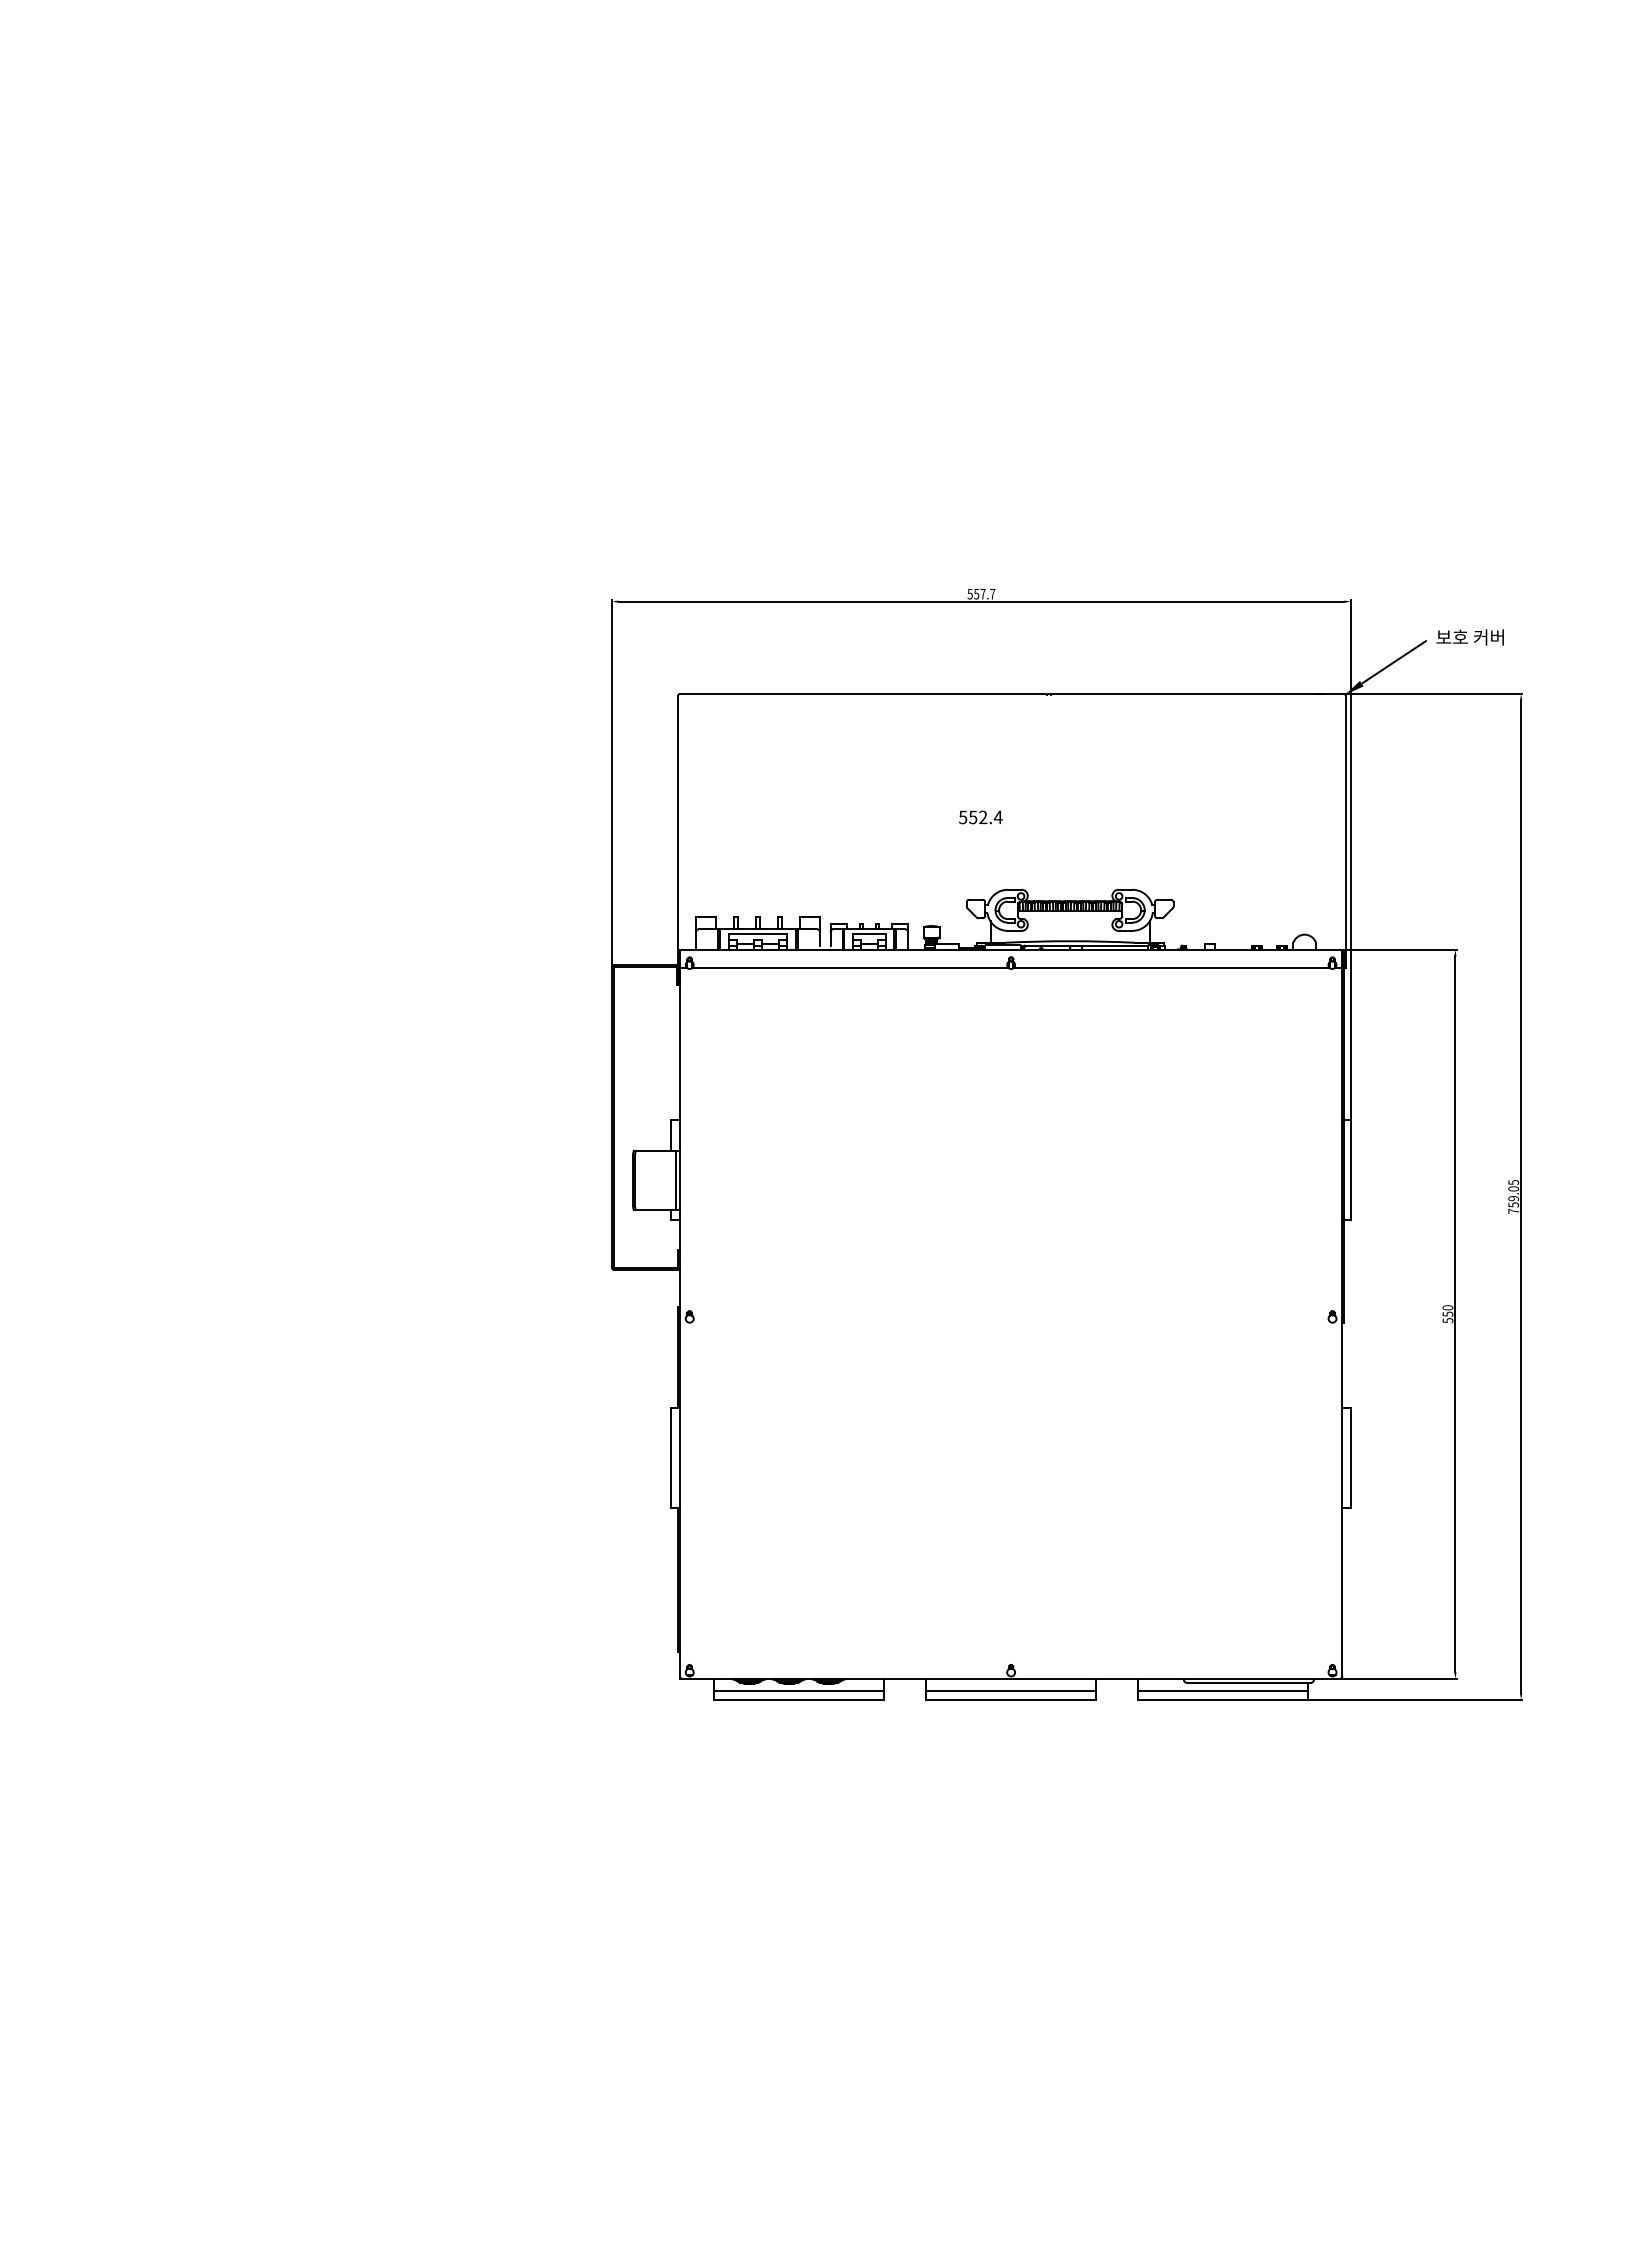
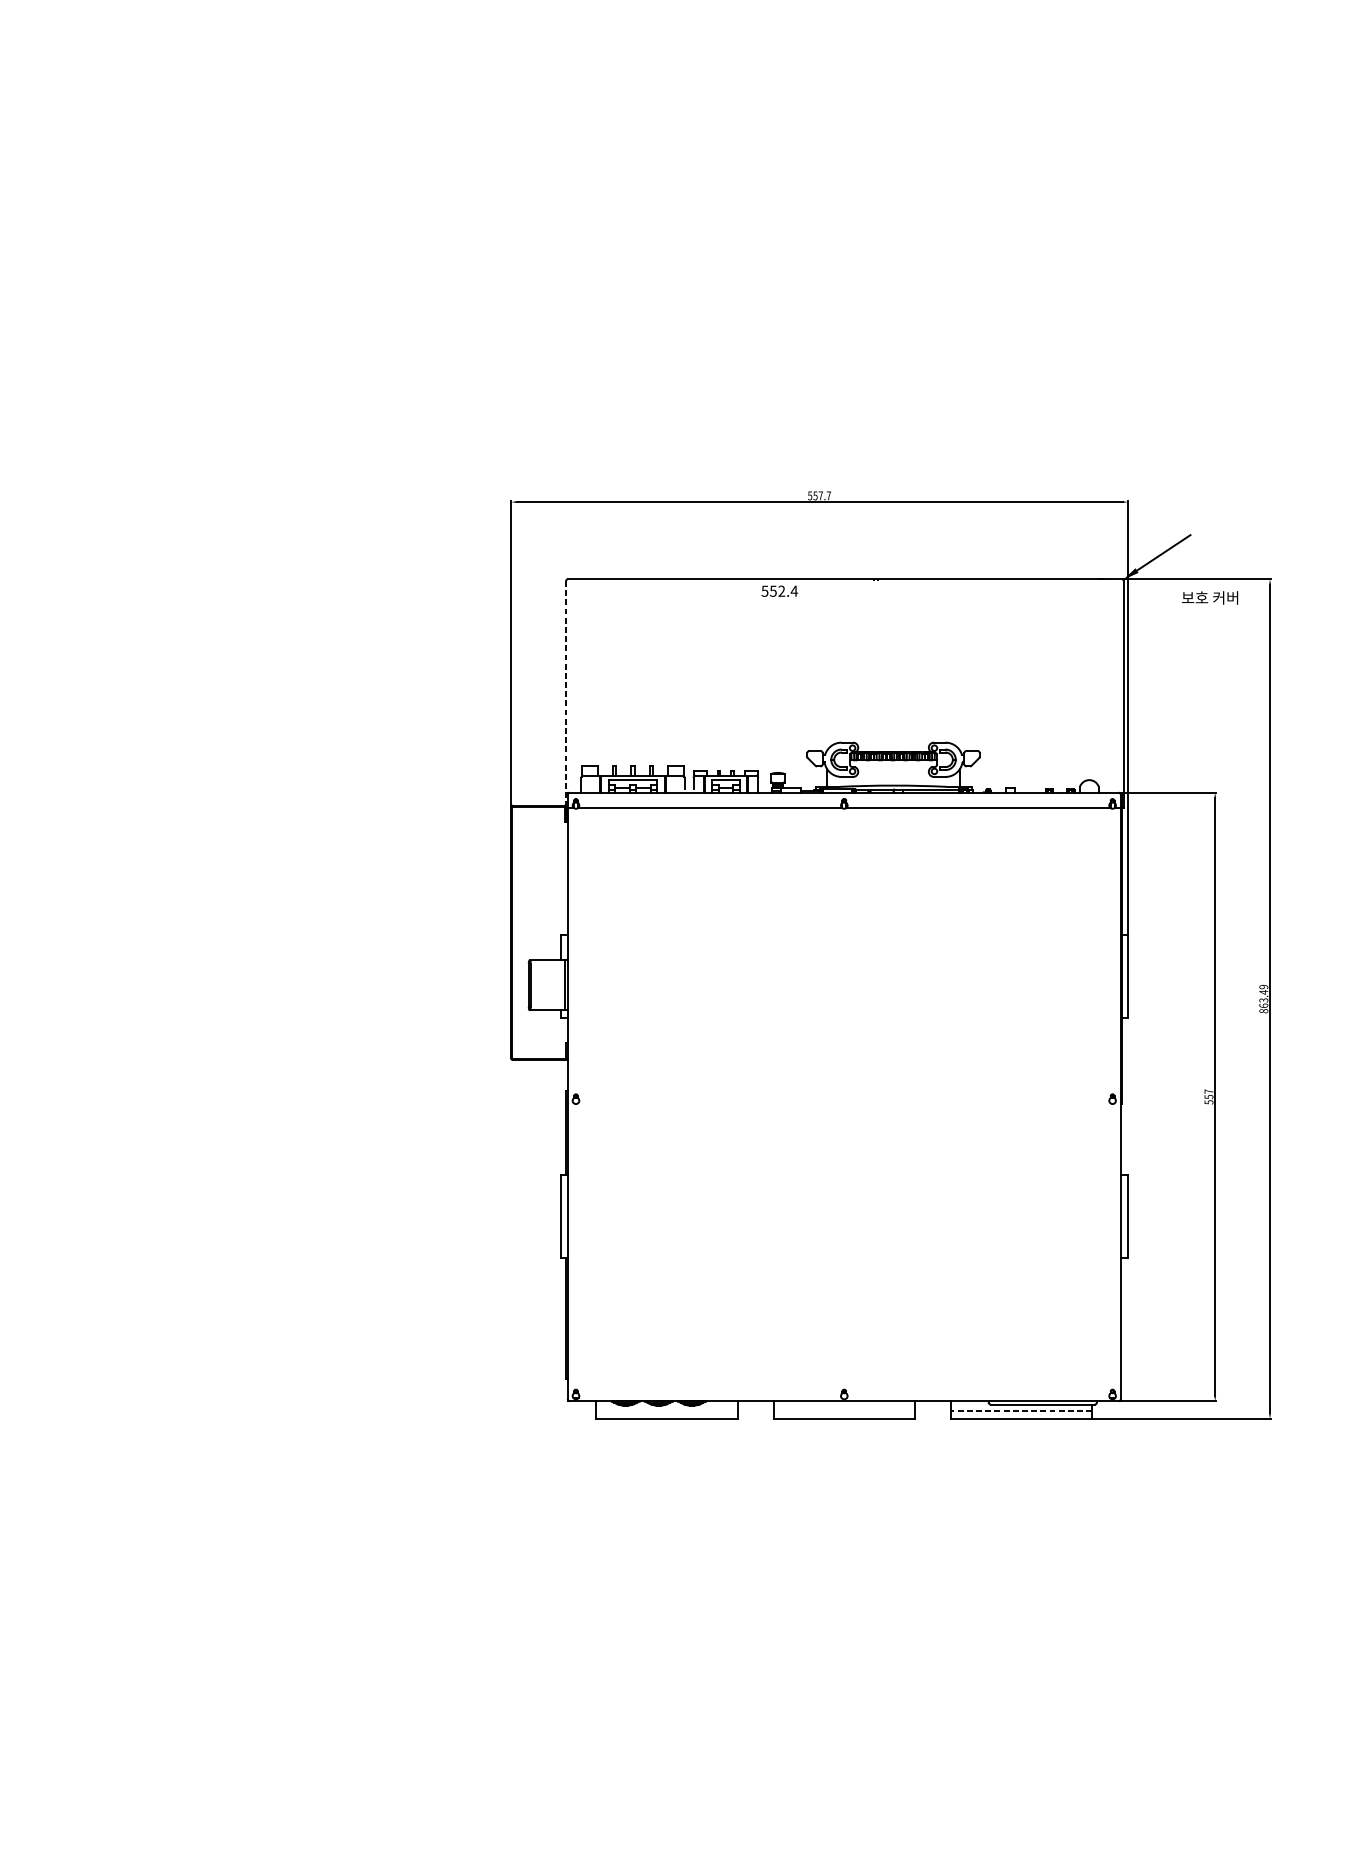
text: (1469, 637) -> (1209, 597), moved
text: (980, 817) -> (779, 591), moved
line: (677, 840) -> (565, 701), solid -> dashed
text: (1513, 1196) -> (1263, 998), 759.05 -> 863.49
text: (1447, 1307) -> (1208, 1091), 550 -> 557
line: (798, 1690) -> (666, 1411), removed
line: (1010, 1690) -> (843, 1411), removed
line: (1223, 1690) -> (1021, 1411), solid -> dashed

